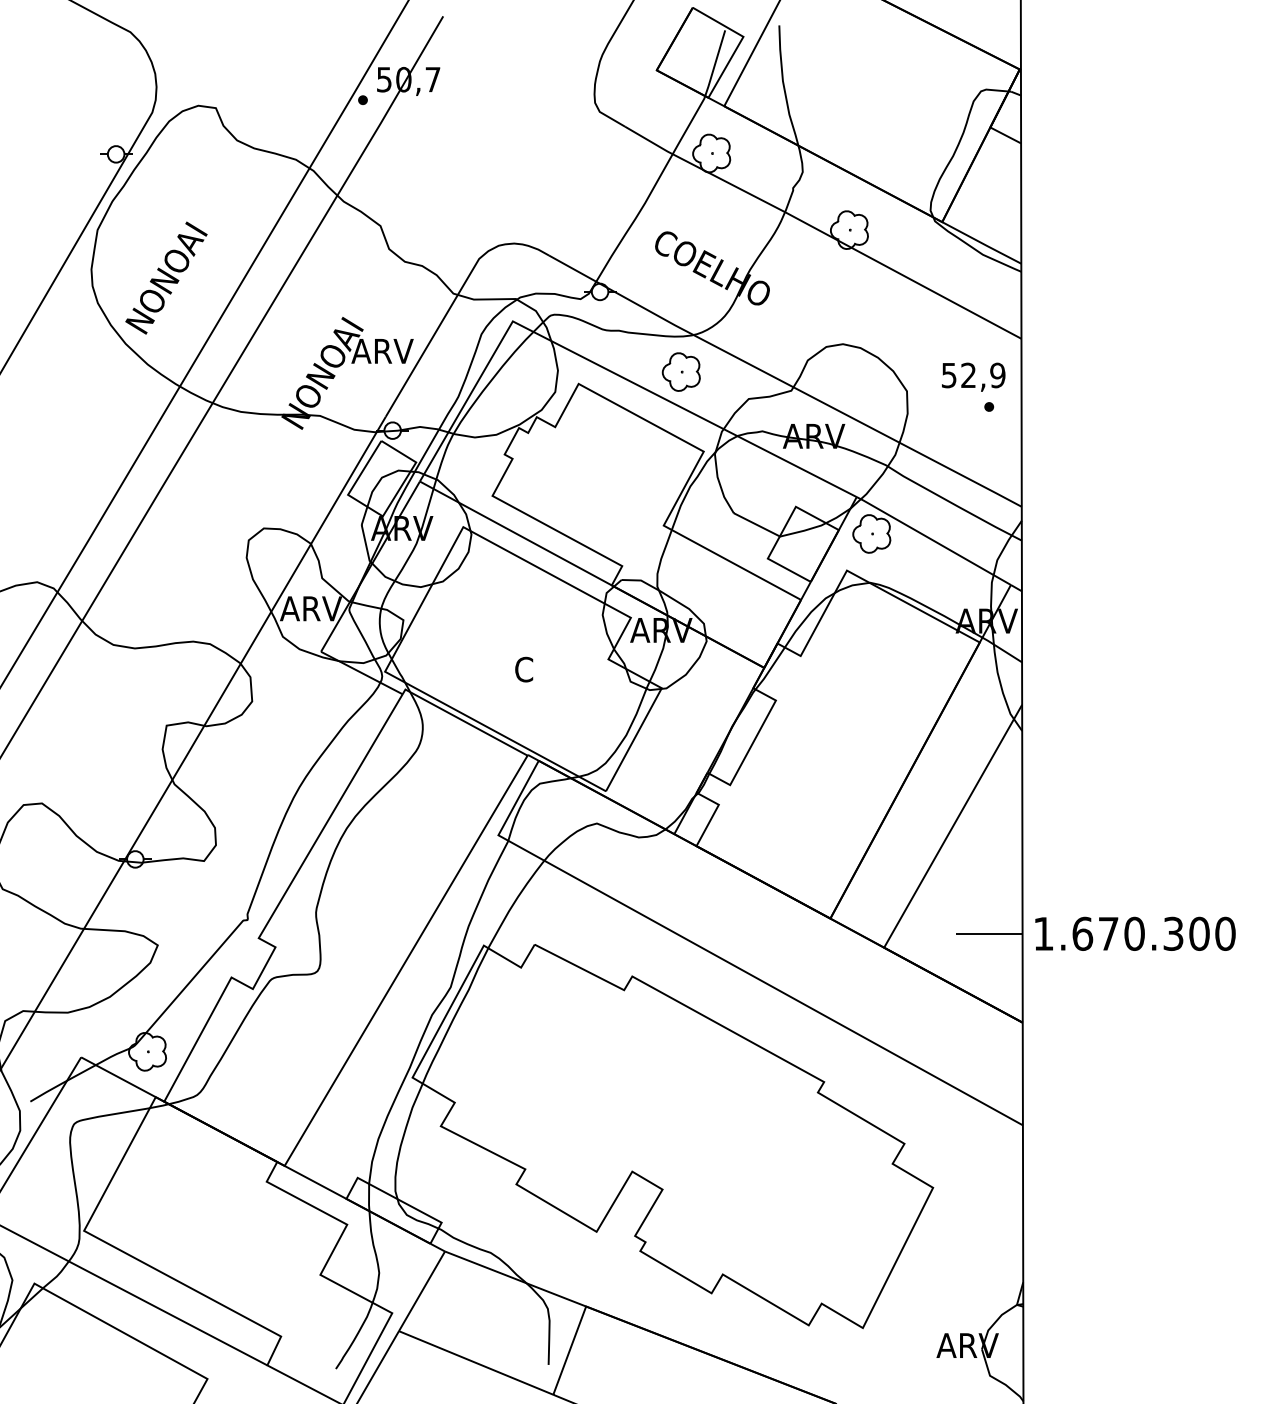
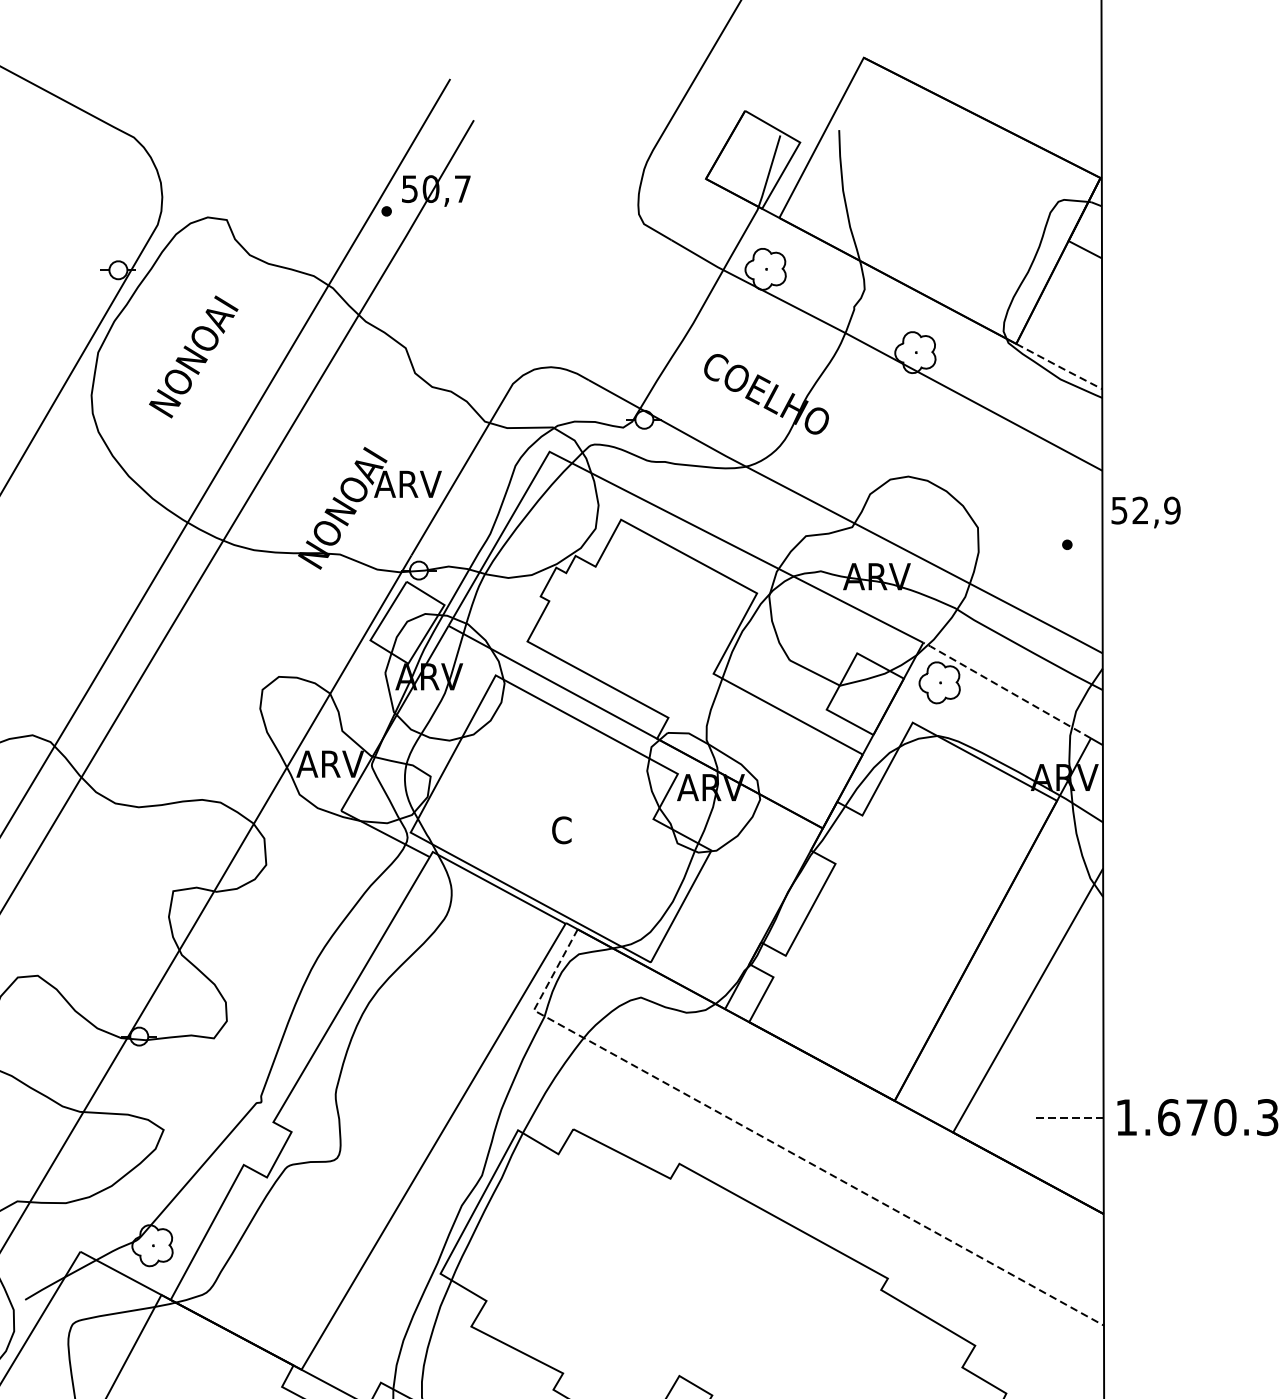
line: (982, 243) -> (1060, 367), solid -> dashed
text: (166, 277) -> (193, 356), moved
part: (680, 371) -> (731, 506), removed
text: (973, 376) -> (1145, 511), moved
line: (933, 540) -> (1006, 689), solid -> dashed
line: (989, 933) -> (1067, 1117), solid -> dashed
line: (723, 959) -> (778, 1145), solid -> dashed

